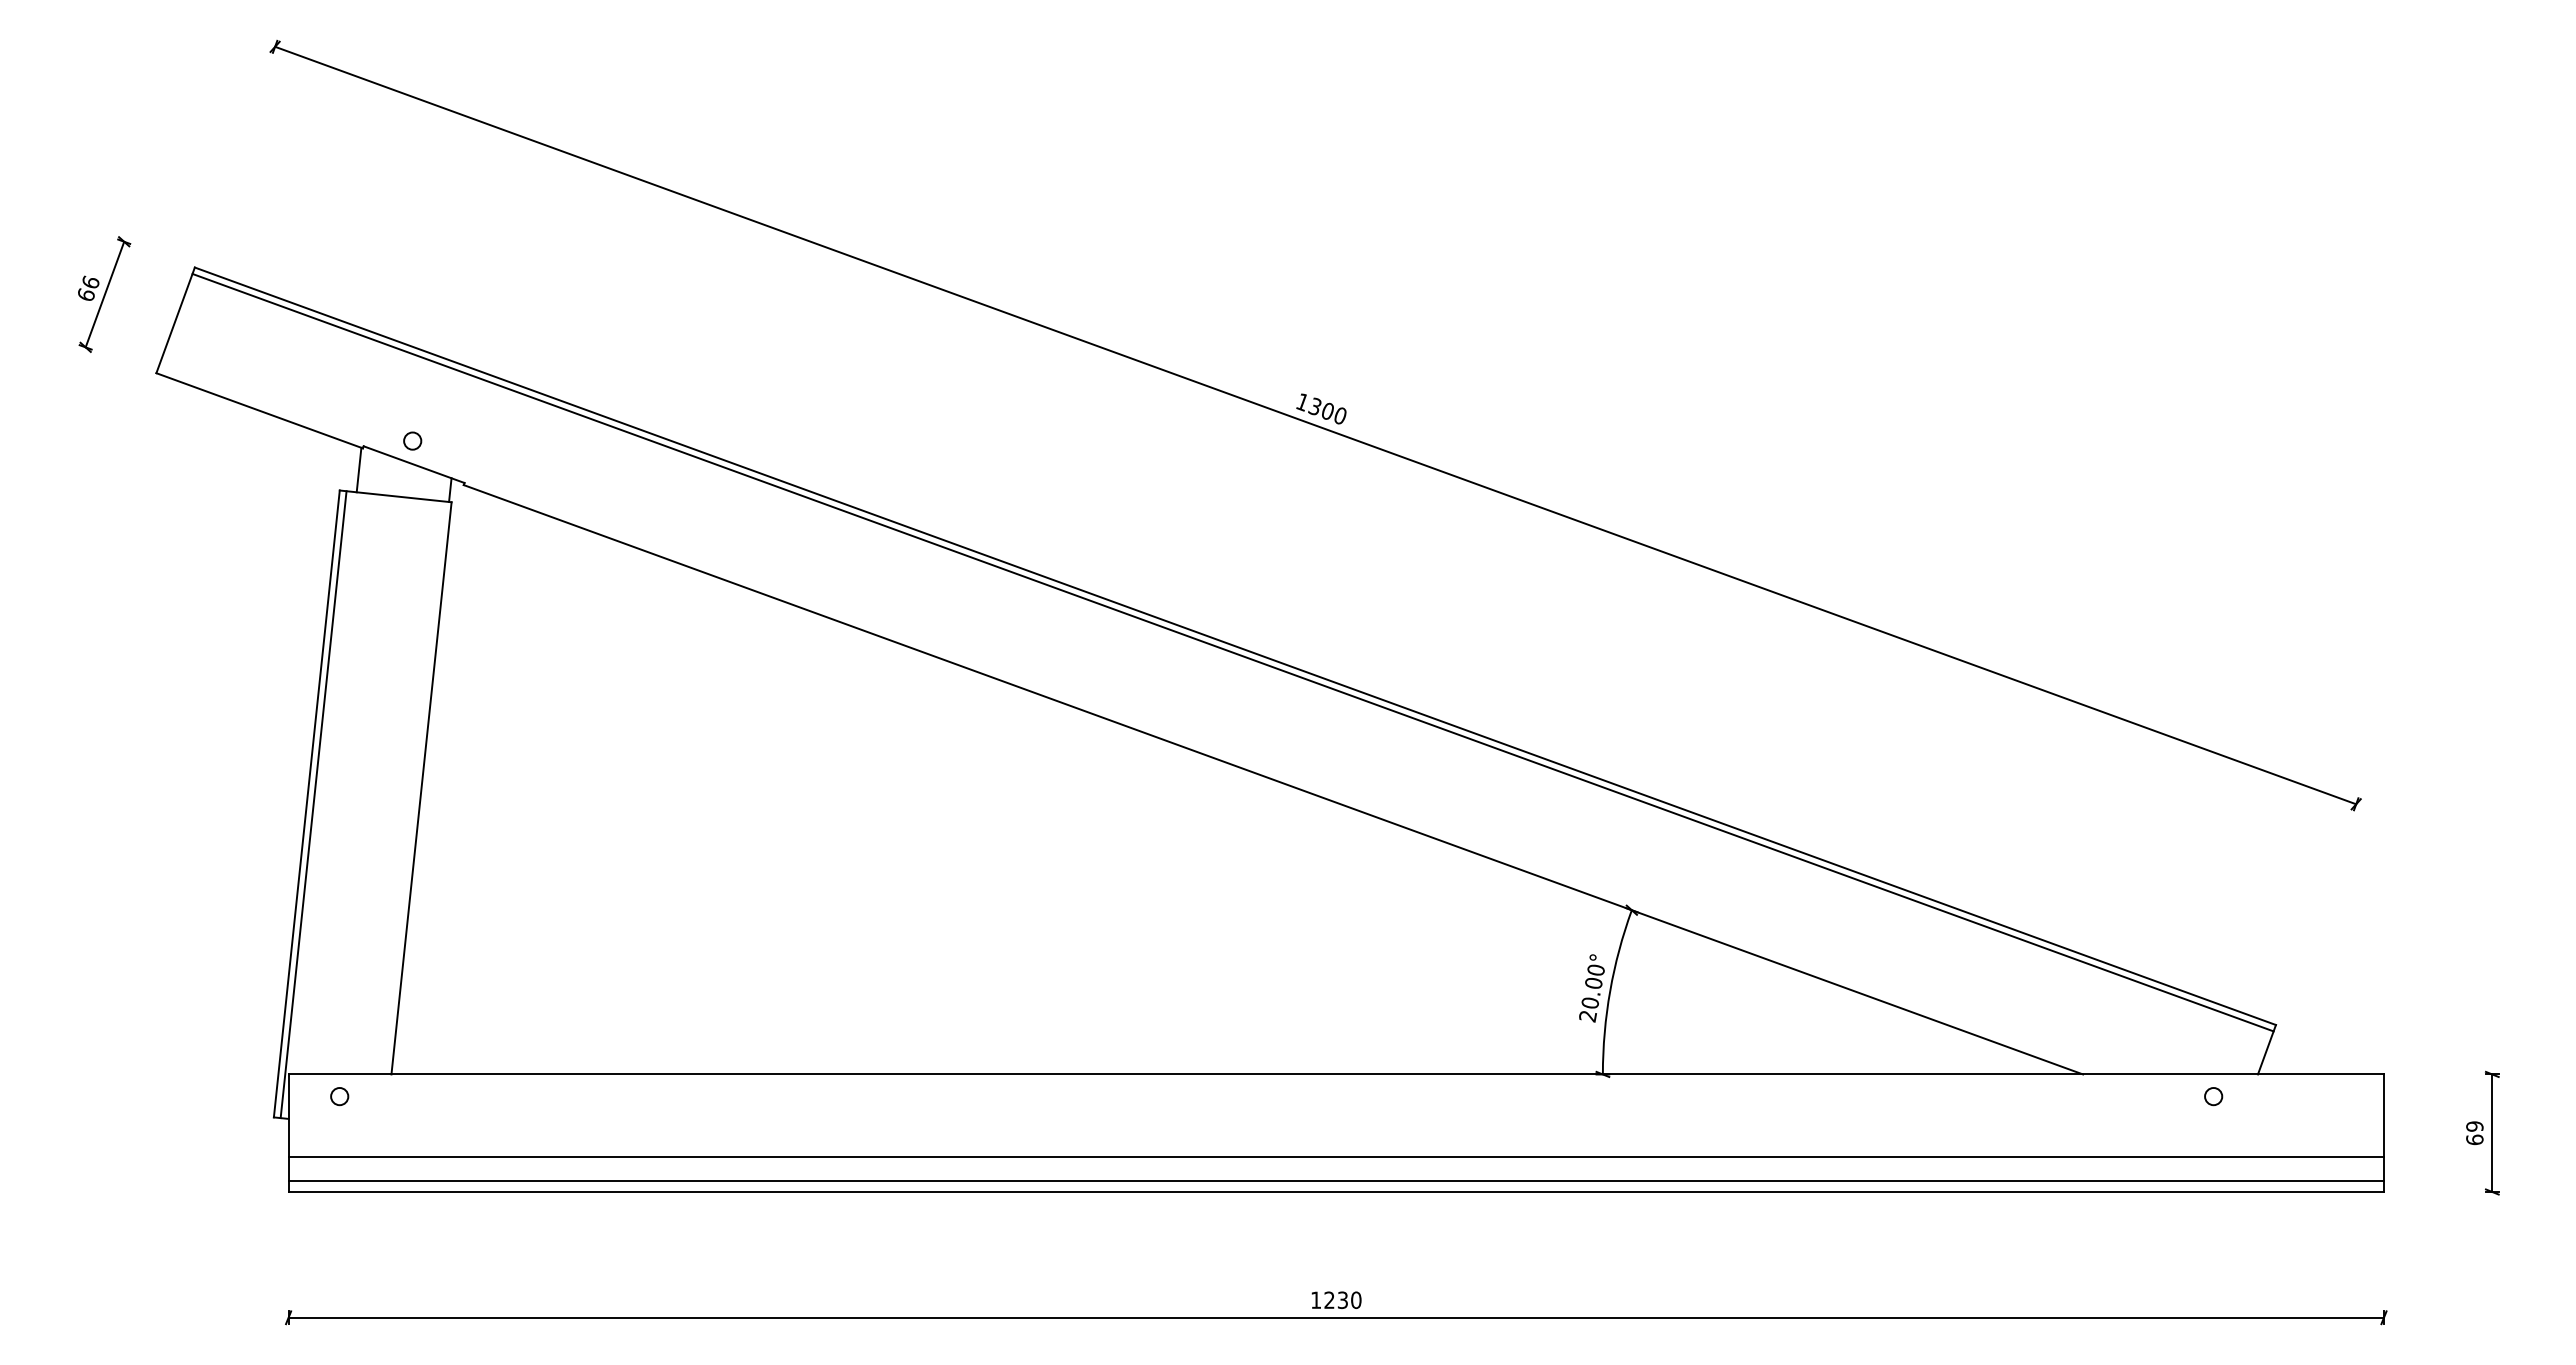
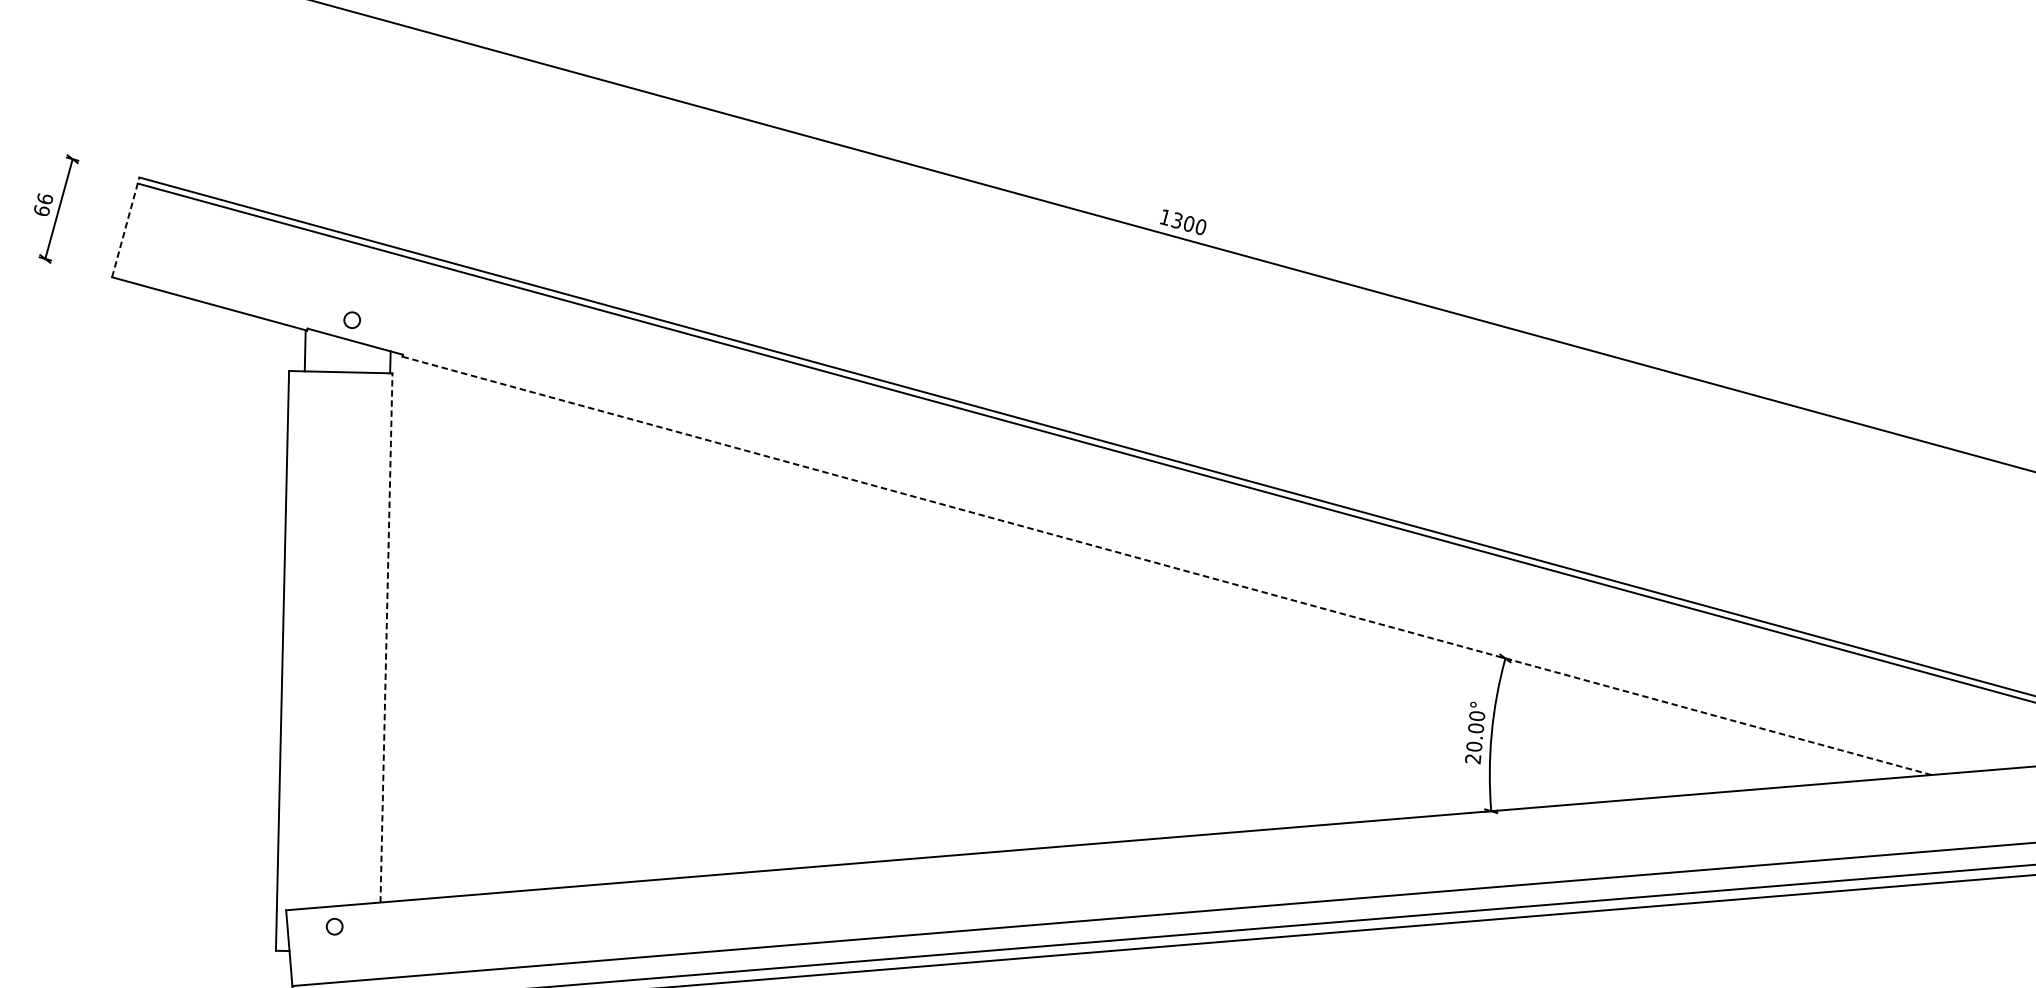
line: (175, 319) -> (125, 226), solid -> dashed
line: (1273, 779) -> (1167, 565), solid -> dashed
line: (421, 788) -> (386, 638), solid -> dashed
line: (313, 804) -> (288, 660), removed

